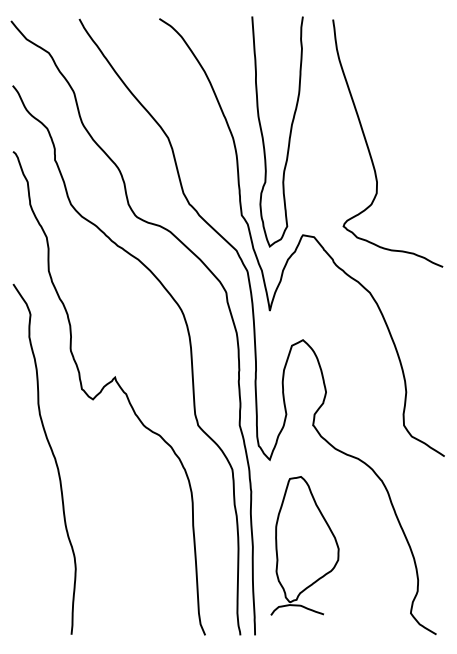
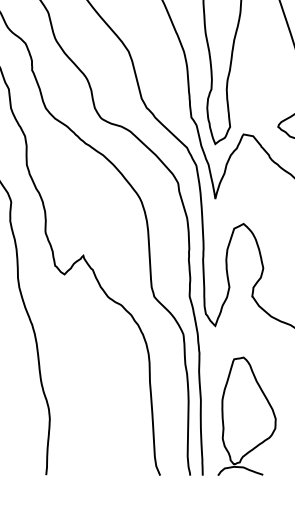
part: (304, 545) -> (246, 416), moved

